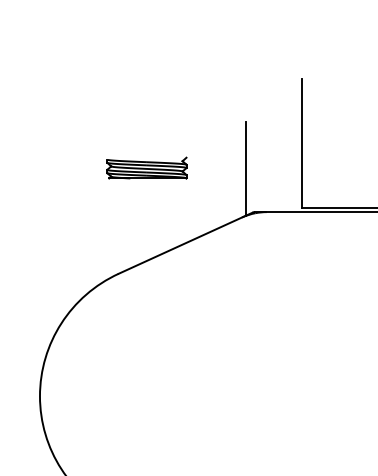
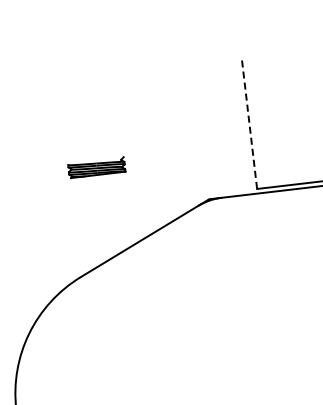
line: (302, 143) -> (249, 124), solid -> dashed
part: (146, 167) -> (96, 167), size x0.7
line: (245, 168) -> (195, 156), removed

